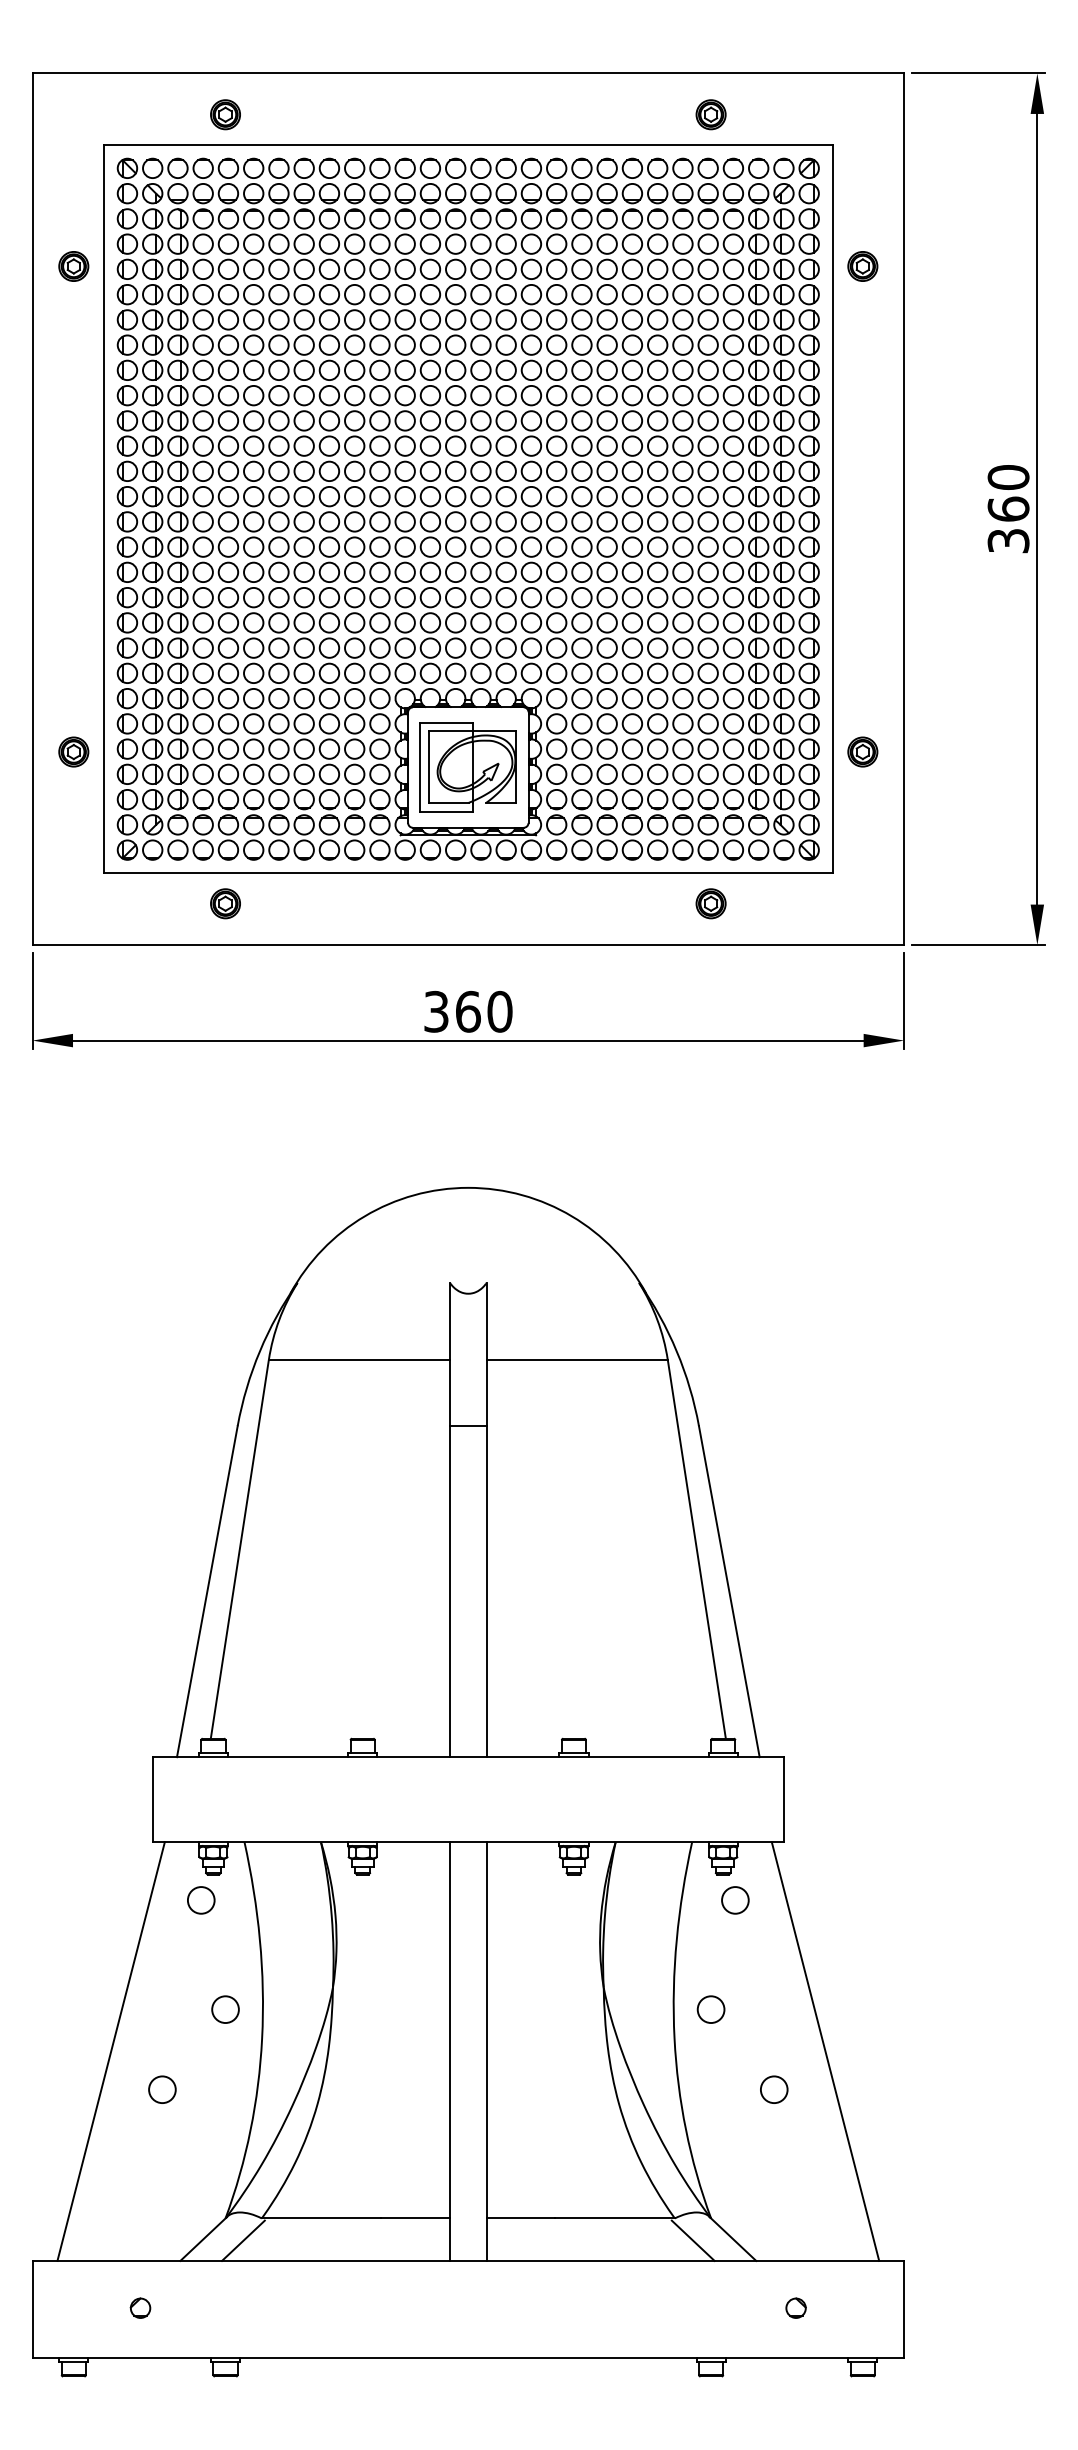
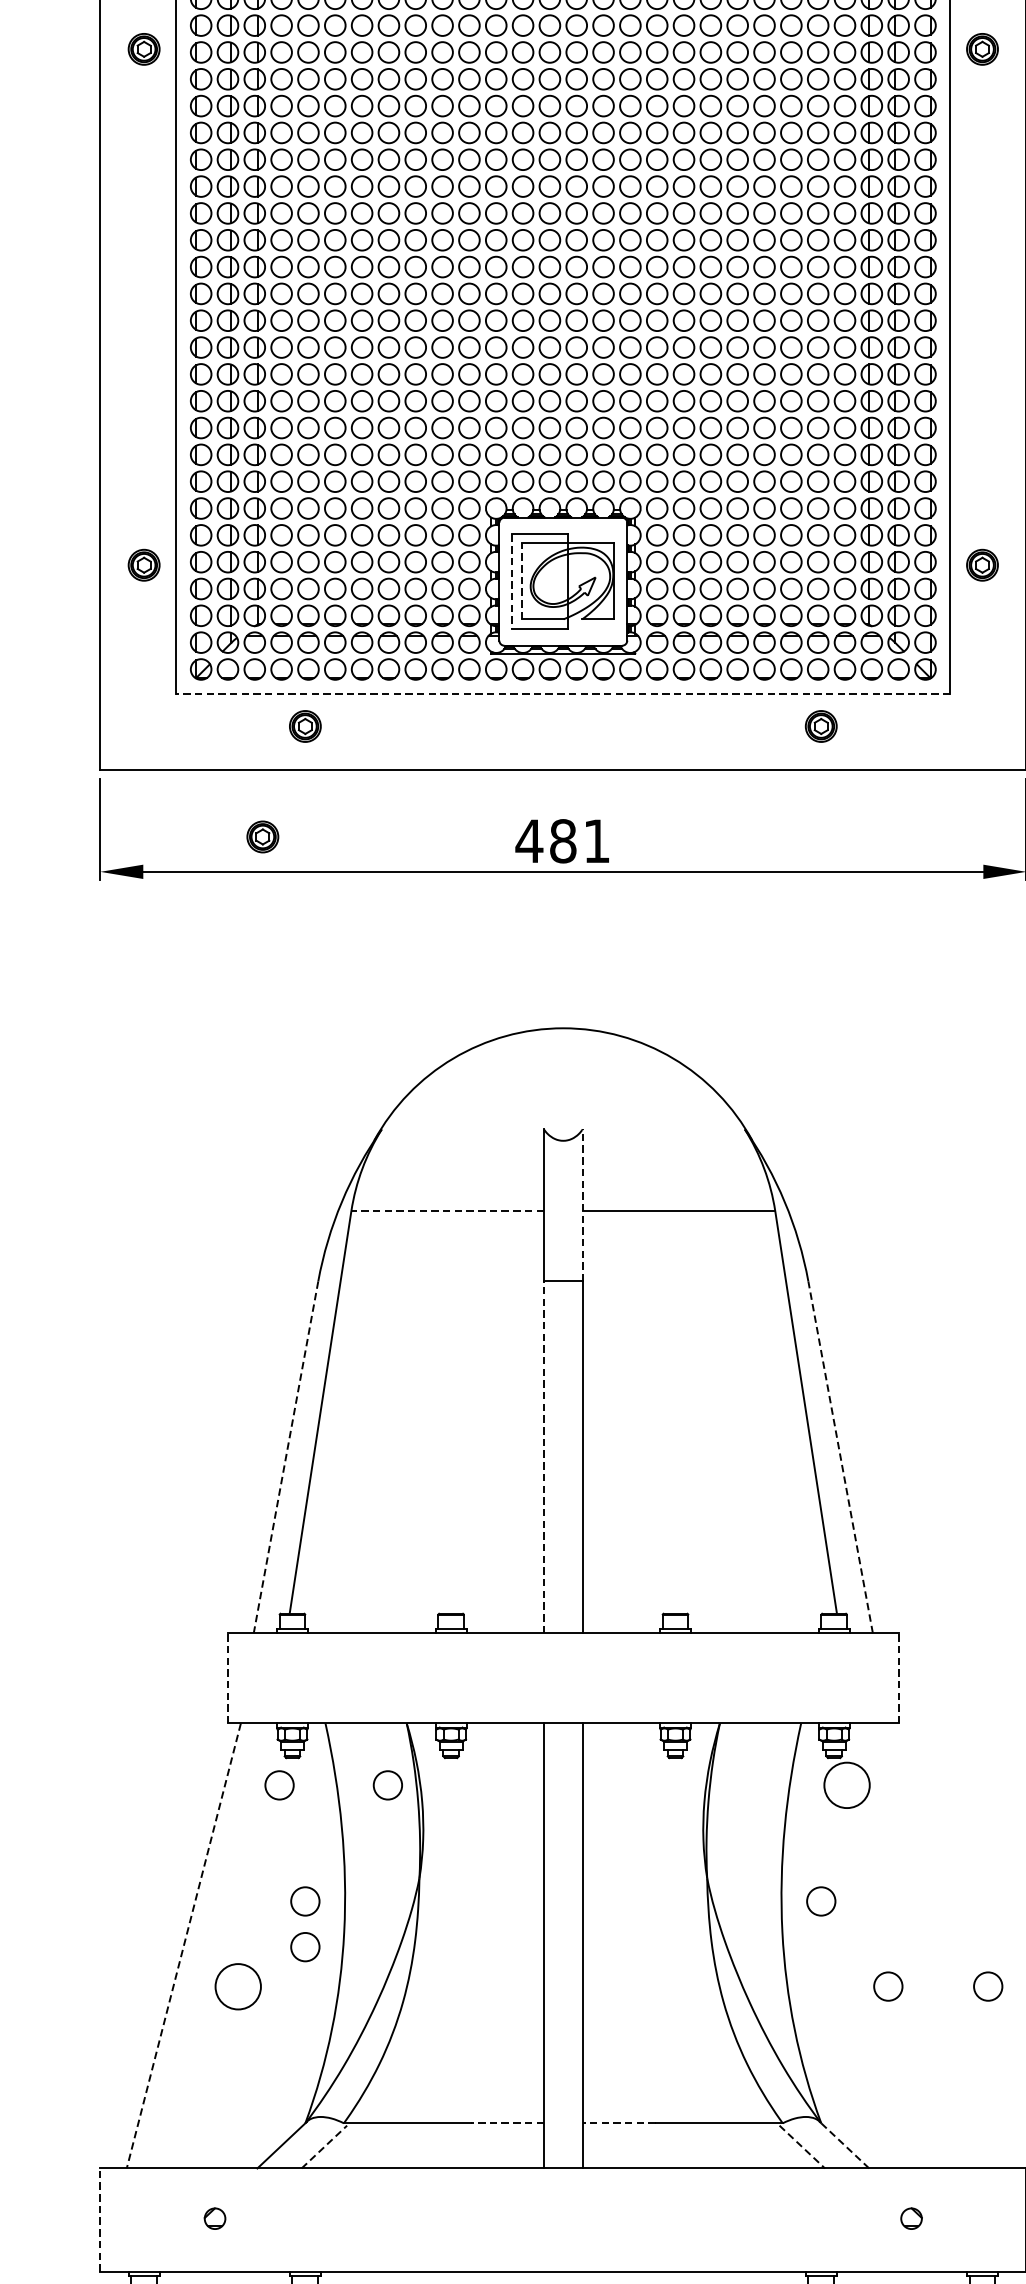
line: (429, 766) -> (522, 580), solid -> dashed
line: (420, 767) -> (512, 581), solid -> dashed
line: (467, 873) -> (562, 694), solid -> dashed
part: (185, 1007) -> (262, 836), added
text: (467, 1011) -> (562, 840), 360 -> 481
line: (486, 1354) -> (582, 1205), solid -> dashed
line: (359, 1359) -> (447, 1210), solid -> dashed
line: (450, 1591) -> (544, 1457), solid -> dashed
line: (729, 1591) -> (840, 1457), solid -> dashed
line: (207, 1592) -> (286, 1458), solid -> dashed
line: (152, 1799) -> (227, 1678), solid -> dashed
line: (783, 1799) -> (898, 1678), solid -> dashed
circle: (303, 1900) -> (388, 1785), added
circle: (735, 1900) -> (847, 1785), size x1.6
line: (825, 2051) -> (942, 1945), removed
line: (111, 2052) -> (184, 1946), solid -> dashed
circle: (225, 2052) -> (305, 1946), added
circle: (162, 2089) -> (238, 1986), size x1.6
circle: (868, 2089) -> (988, 1986), added
line: (415, 2218) -> (507, 2123), solid -> dashed
line: (520, 2218) -> (618, 2123), solid -> dashed
line: (733, 2239) -> (845, 2145), solid -> dashed
line: (243, 2240) -> (324, 2146), solid -> dashed
line: (693, 2241) -> (802, 2147), solid -> dashed
line: (32, 2309) -> (100, 2220), solid -> dashed

